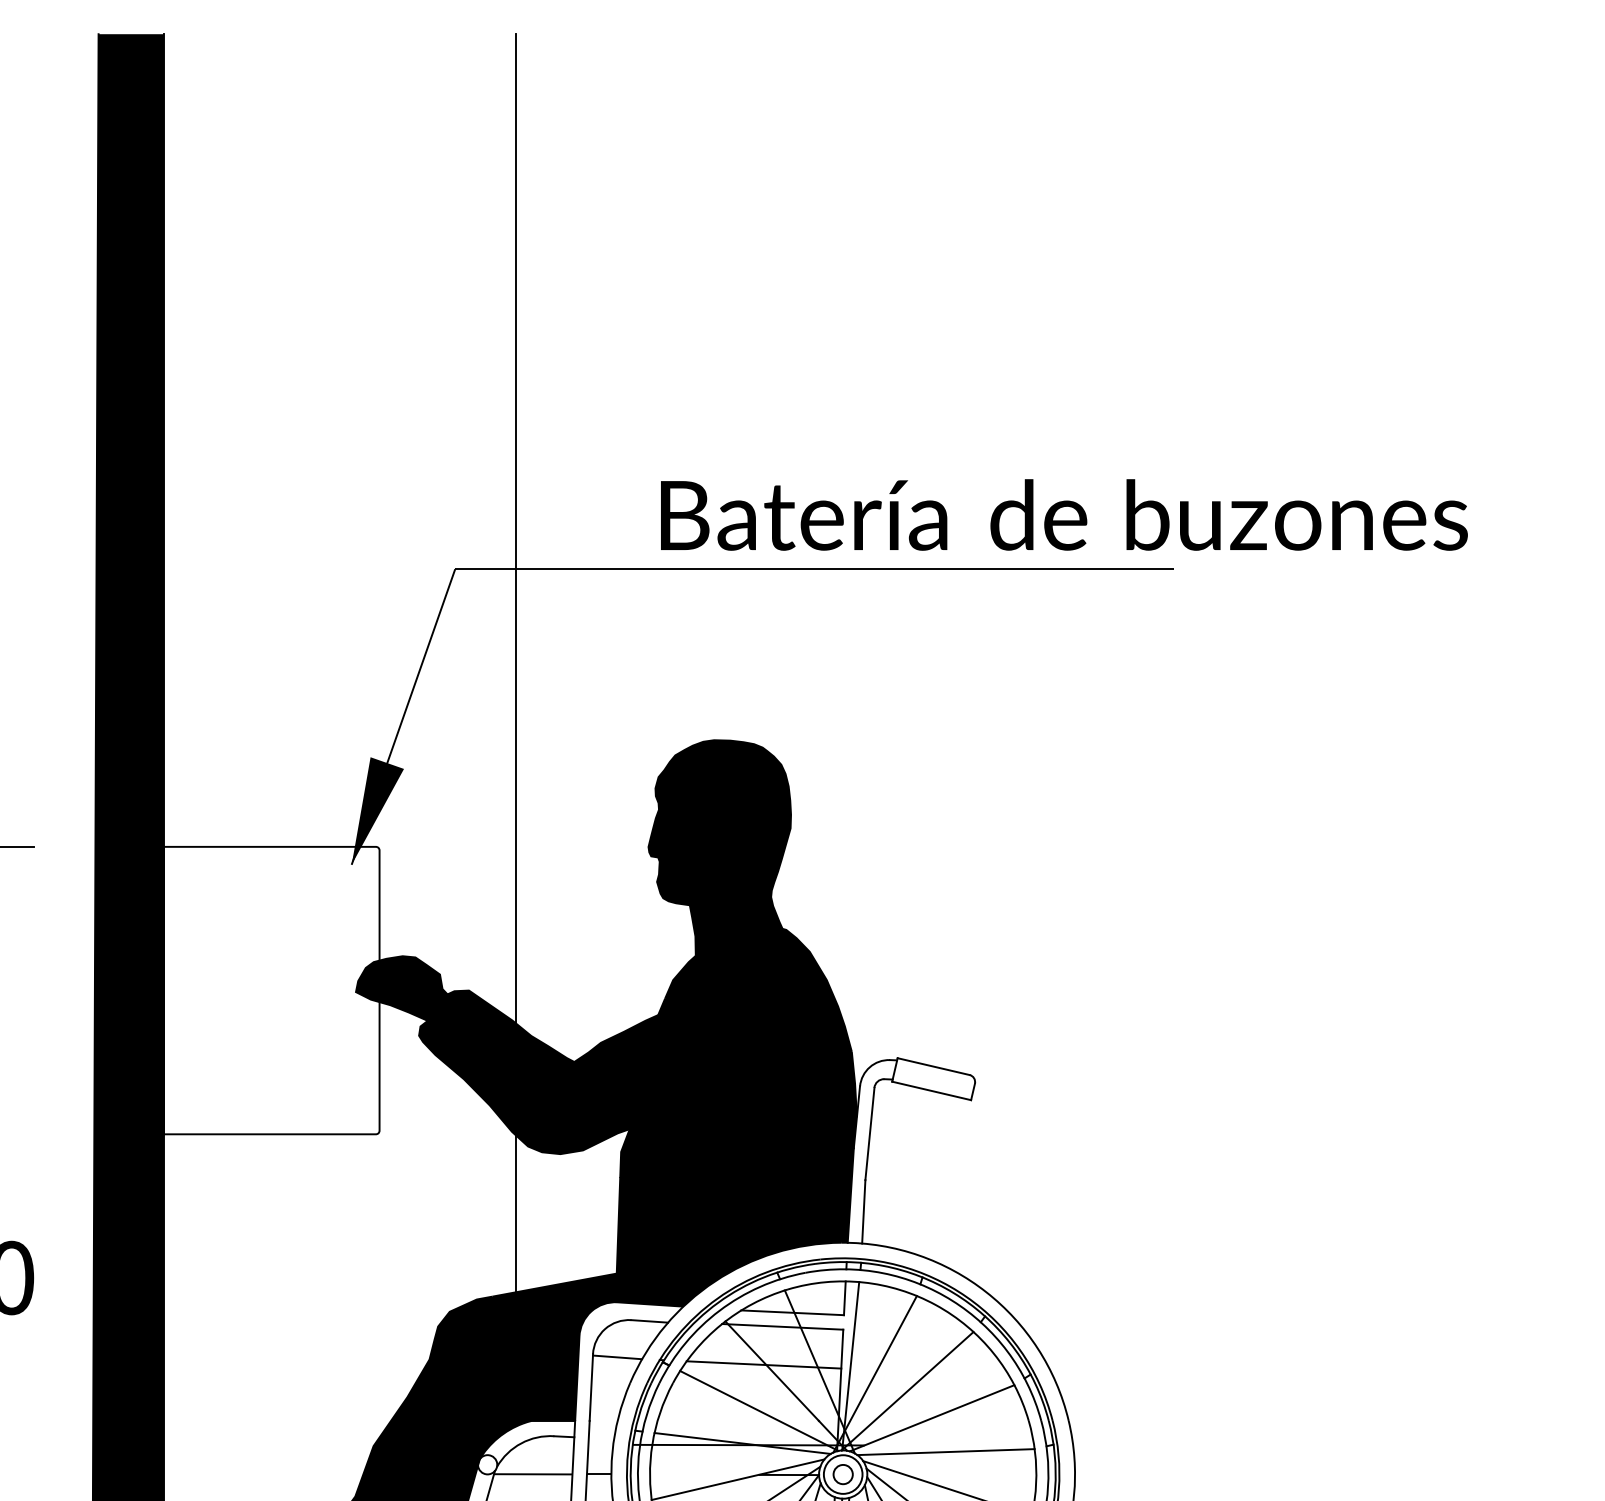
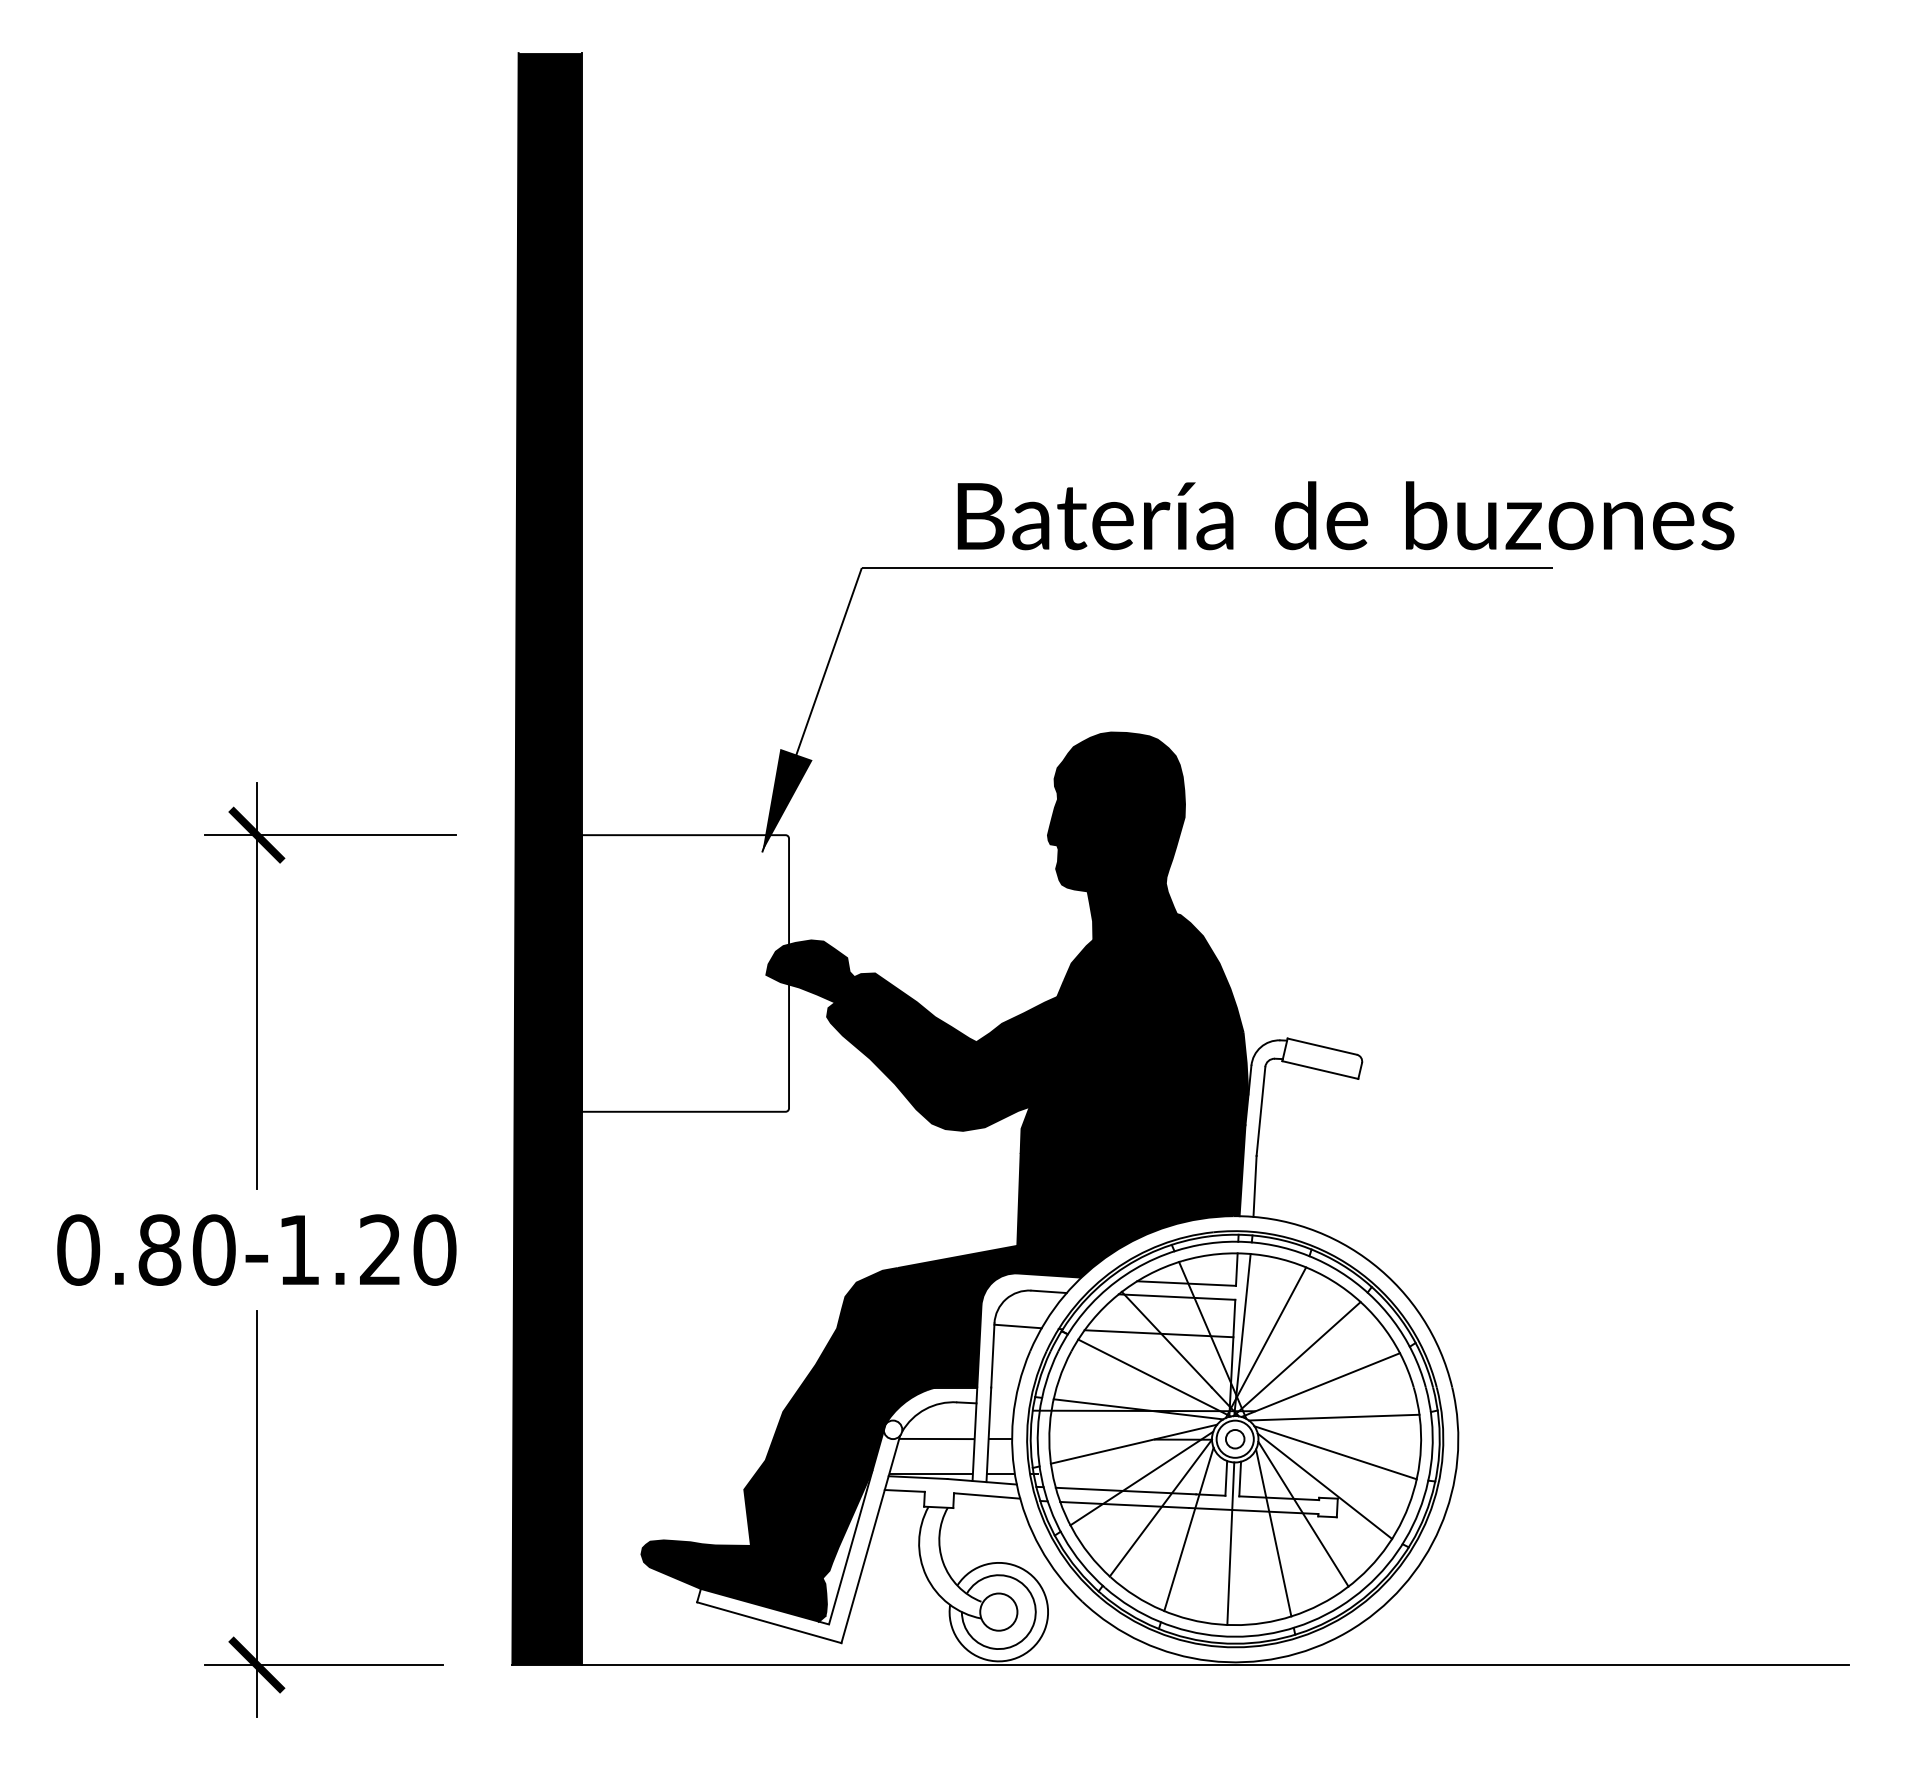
text: (1063, 514) -> (1345, 515), moved
line: (516, 686) -> (920, 680), removed

